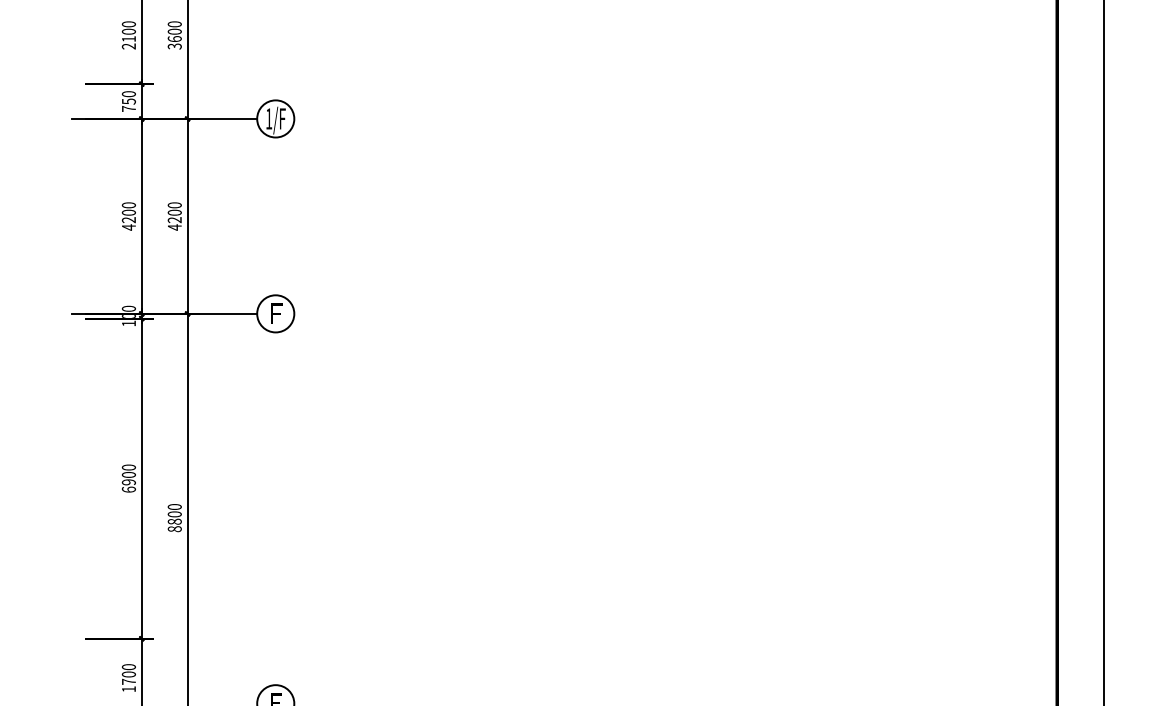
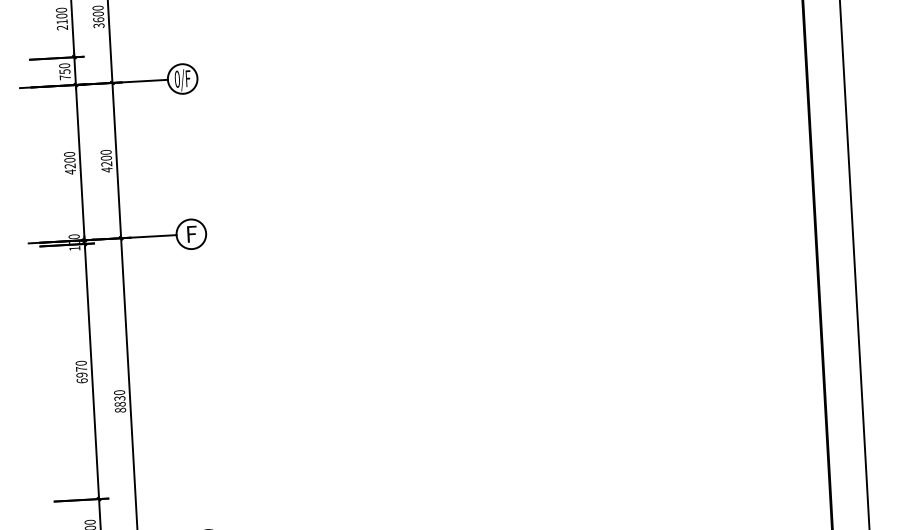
text: (269, 118) -> (177, 78), 1/F -> 0/F
text: (128, 474) -> (81, 368), 6900 -> 6970
text: (174, 514) -> (119, 398), 8800 -> 8830

